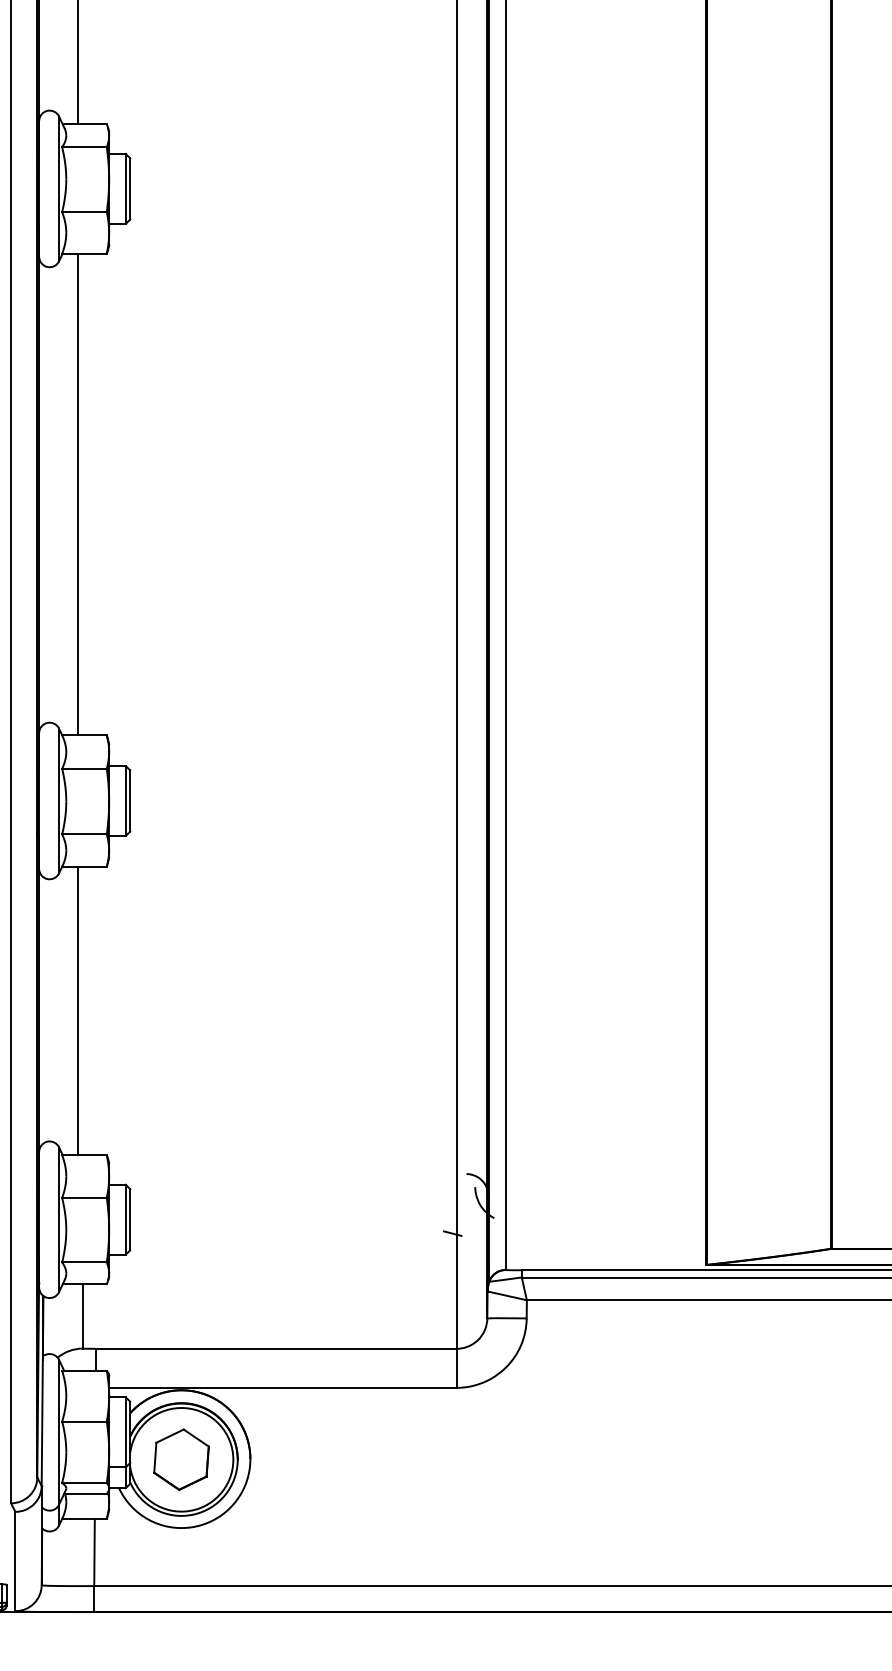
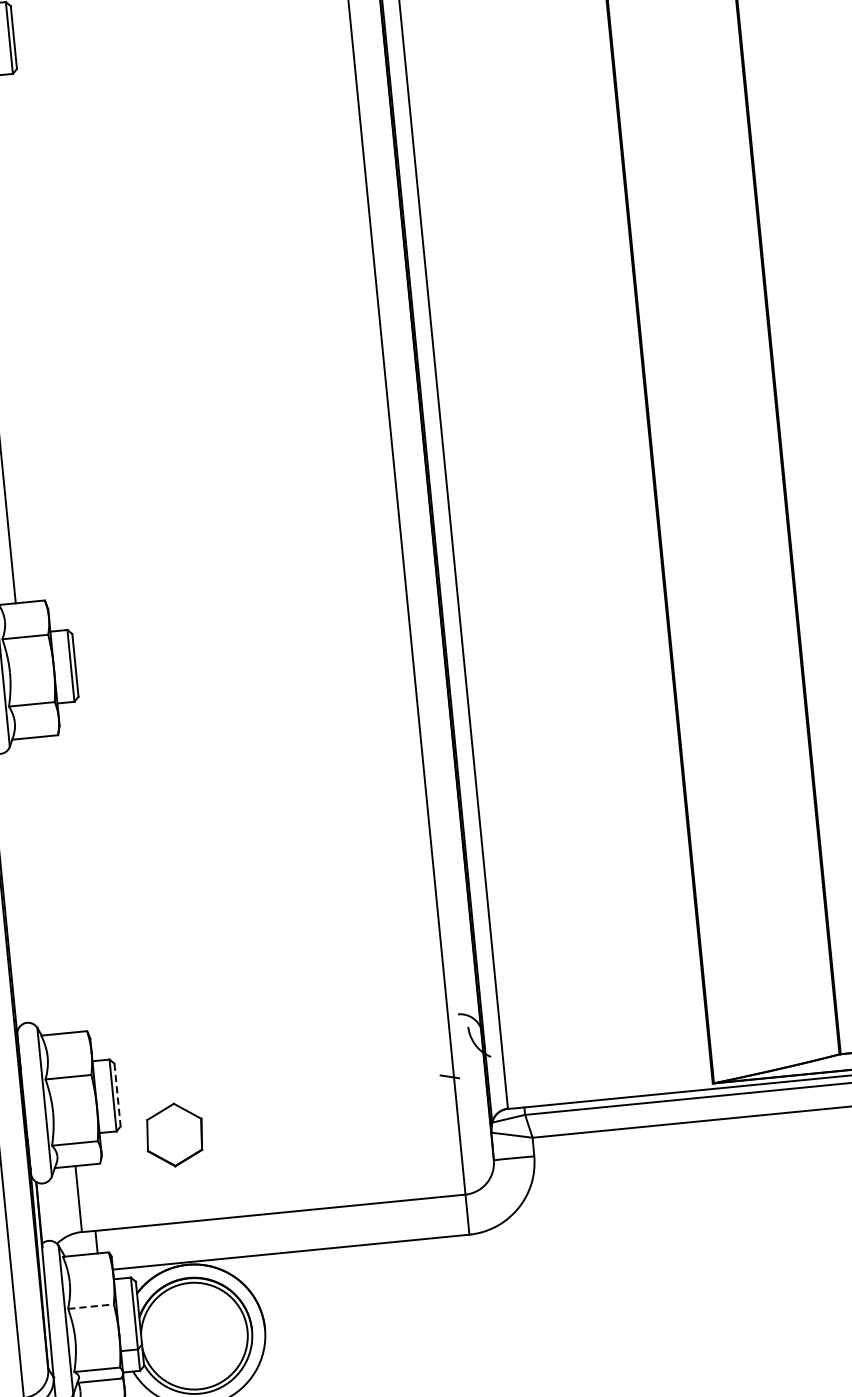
line: (78, 1010) -> (43, 885), removed
line: (130, 1219) -> (117, 1094), solid -> dashed
line: (84, 1421) -> (91, 1306), solid -> dashed
part: (181, 1459) -> (174, 1134), moved

